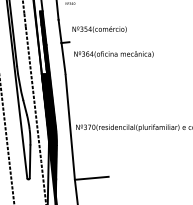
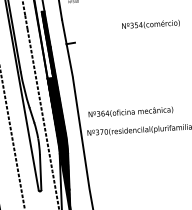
text: (99, 29) -> (150, 24), moved
text: (113, 54) -> (130, 112), moved
line: (91, 177) -> (107, 185), removed

